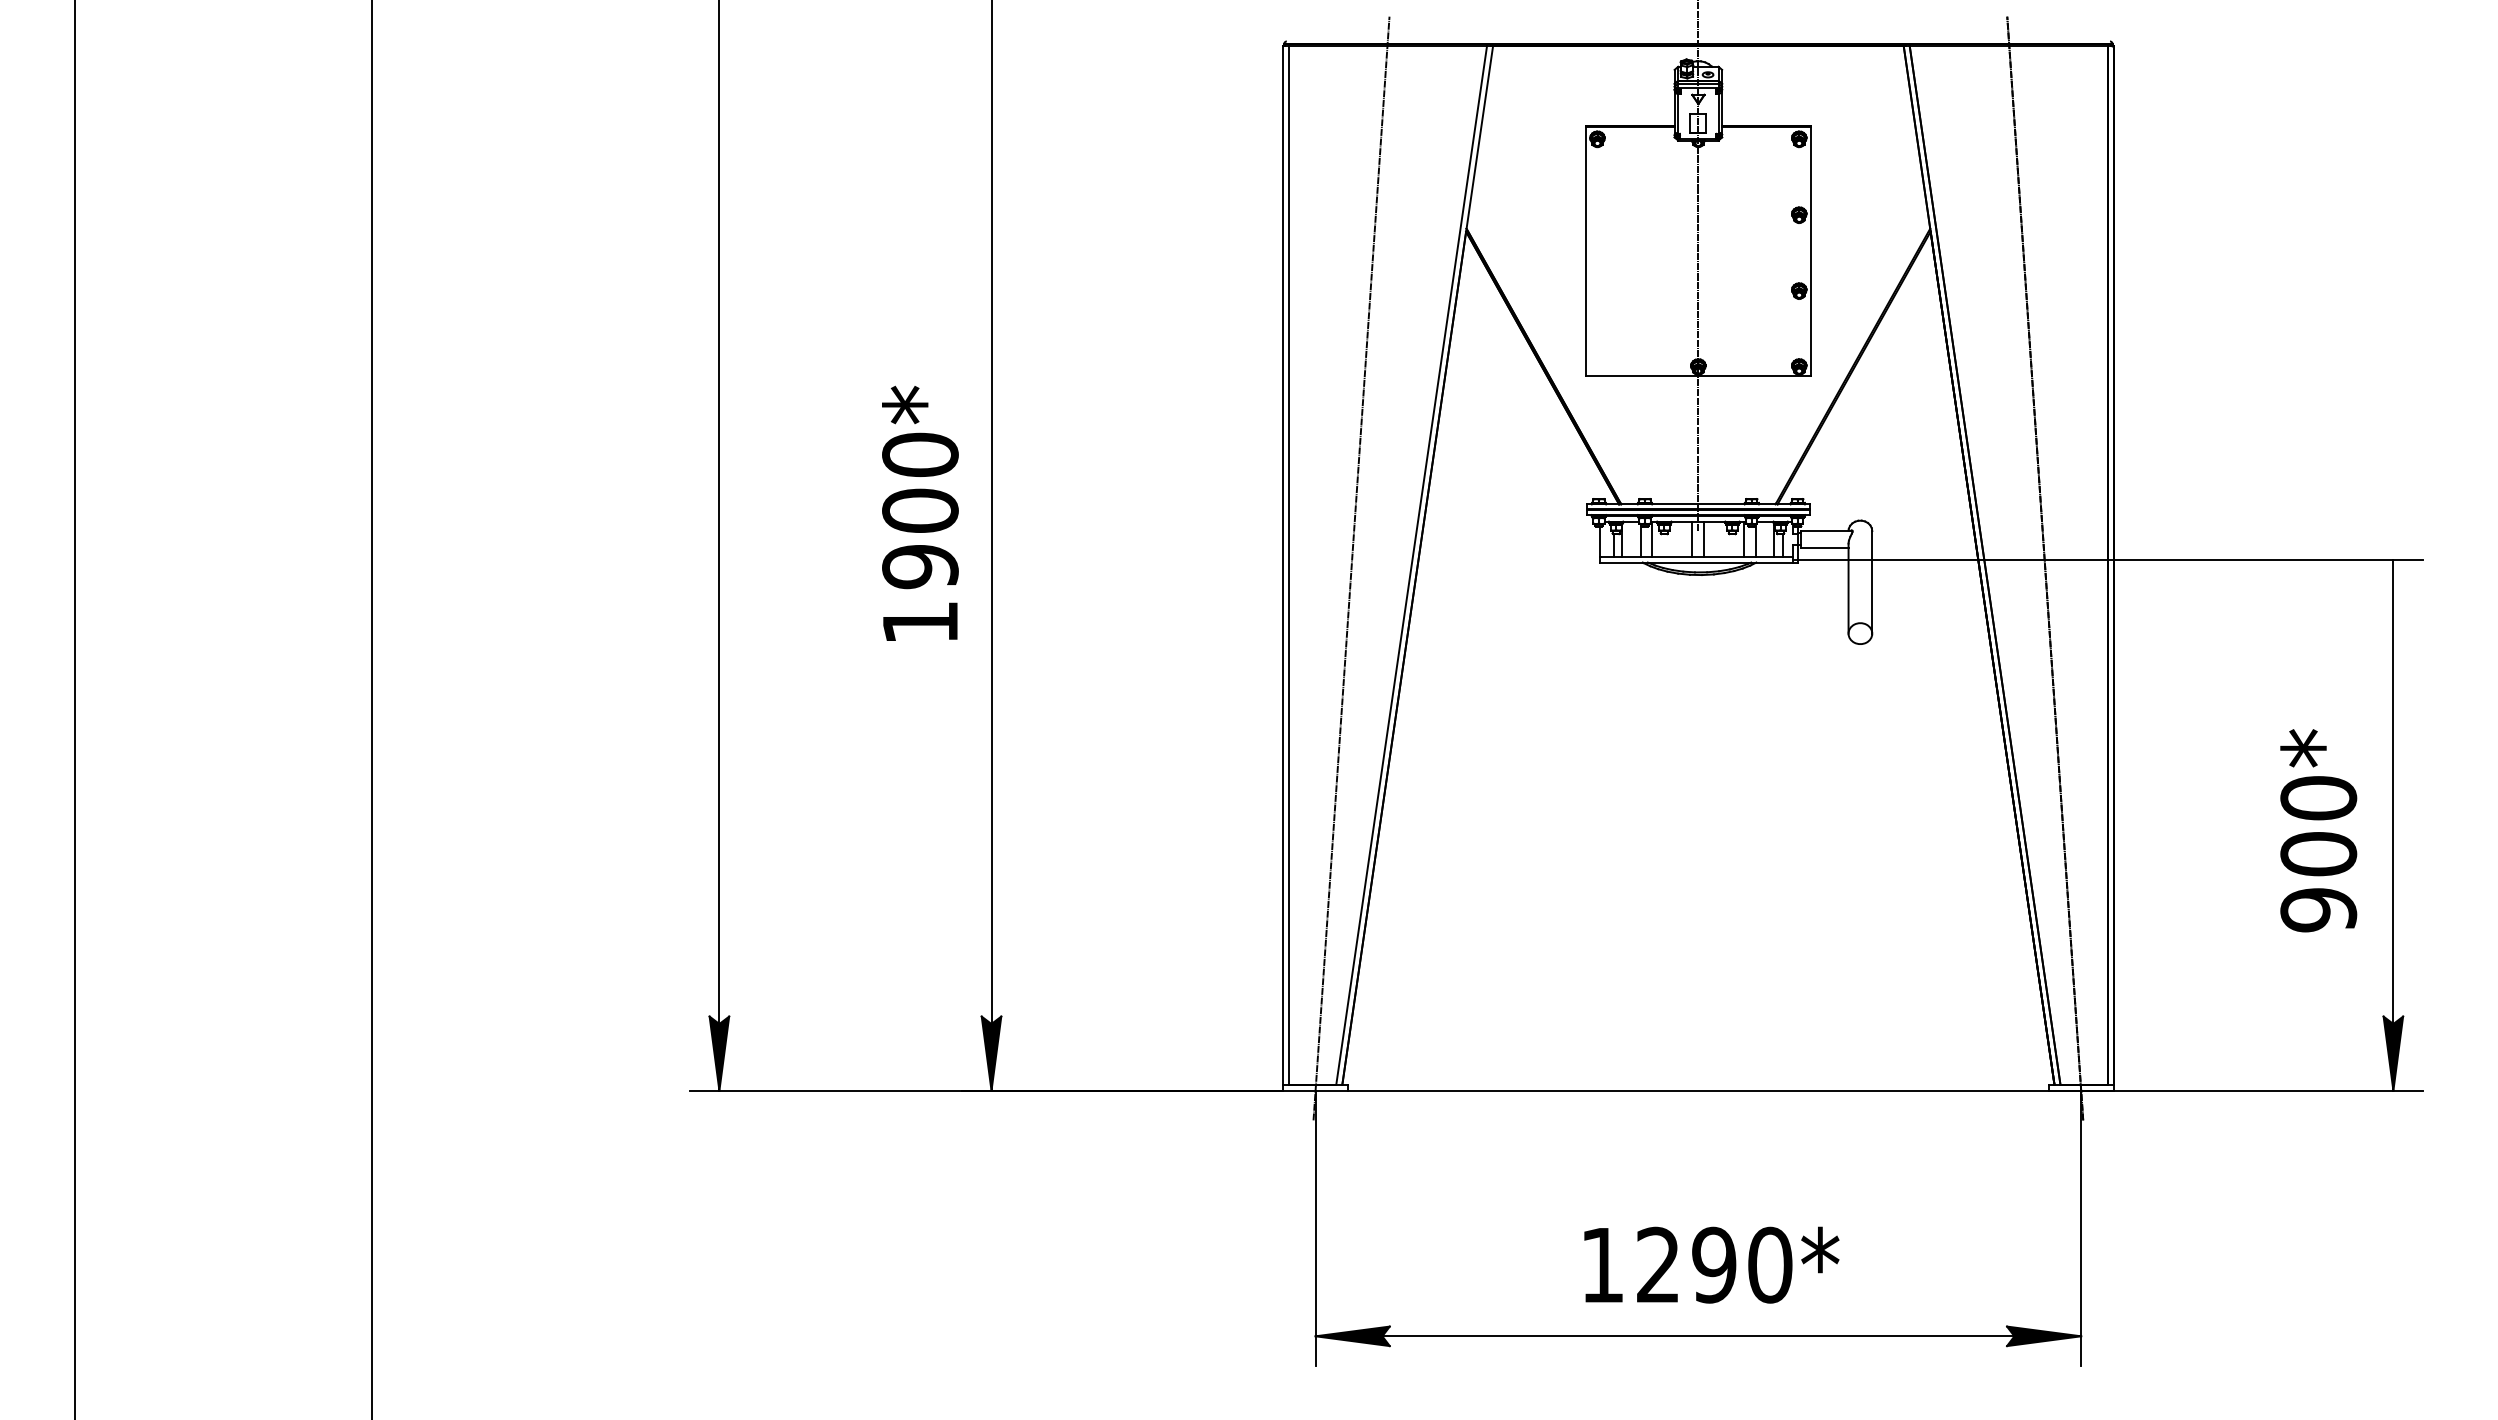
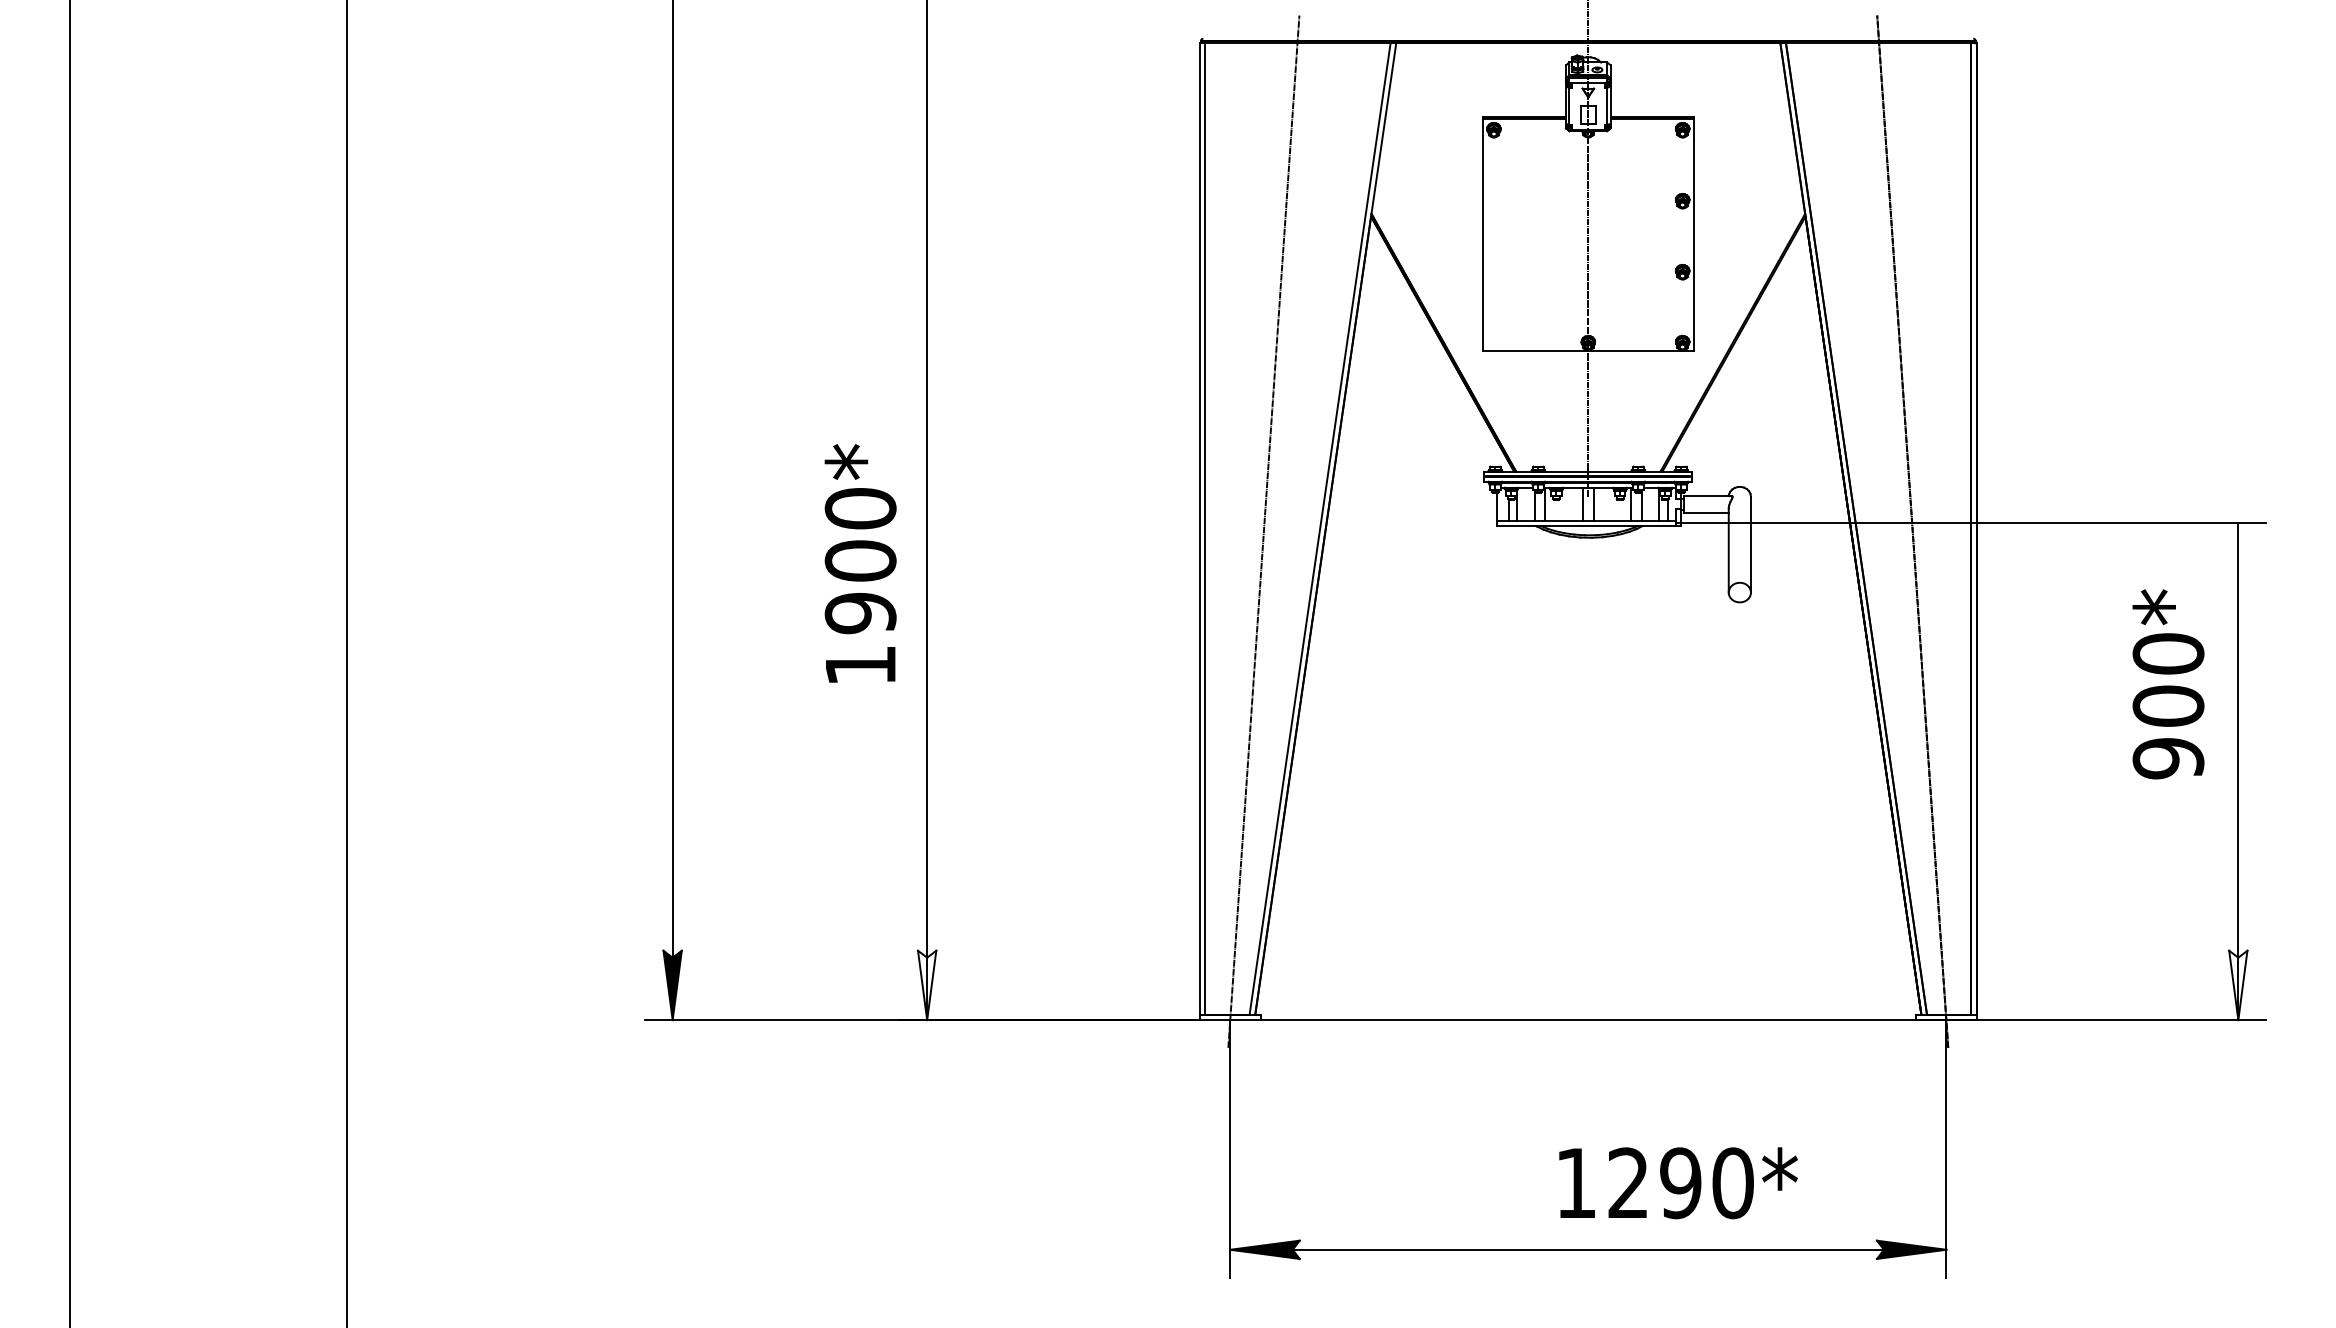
text: (920, 512) -> (860, 562), moved
text: (2318, 830) -> (2168, 684), moved
fill: (991, 1053) -> (927, 985), removed
fill: (2393, 1053) -> (2238, 985), removed
text: (1711, 1264) -> (1678, 1182), moved

